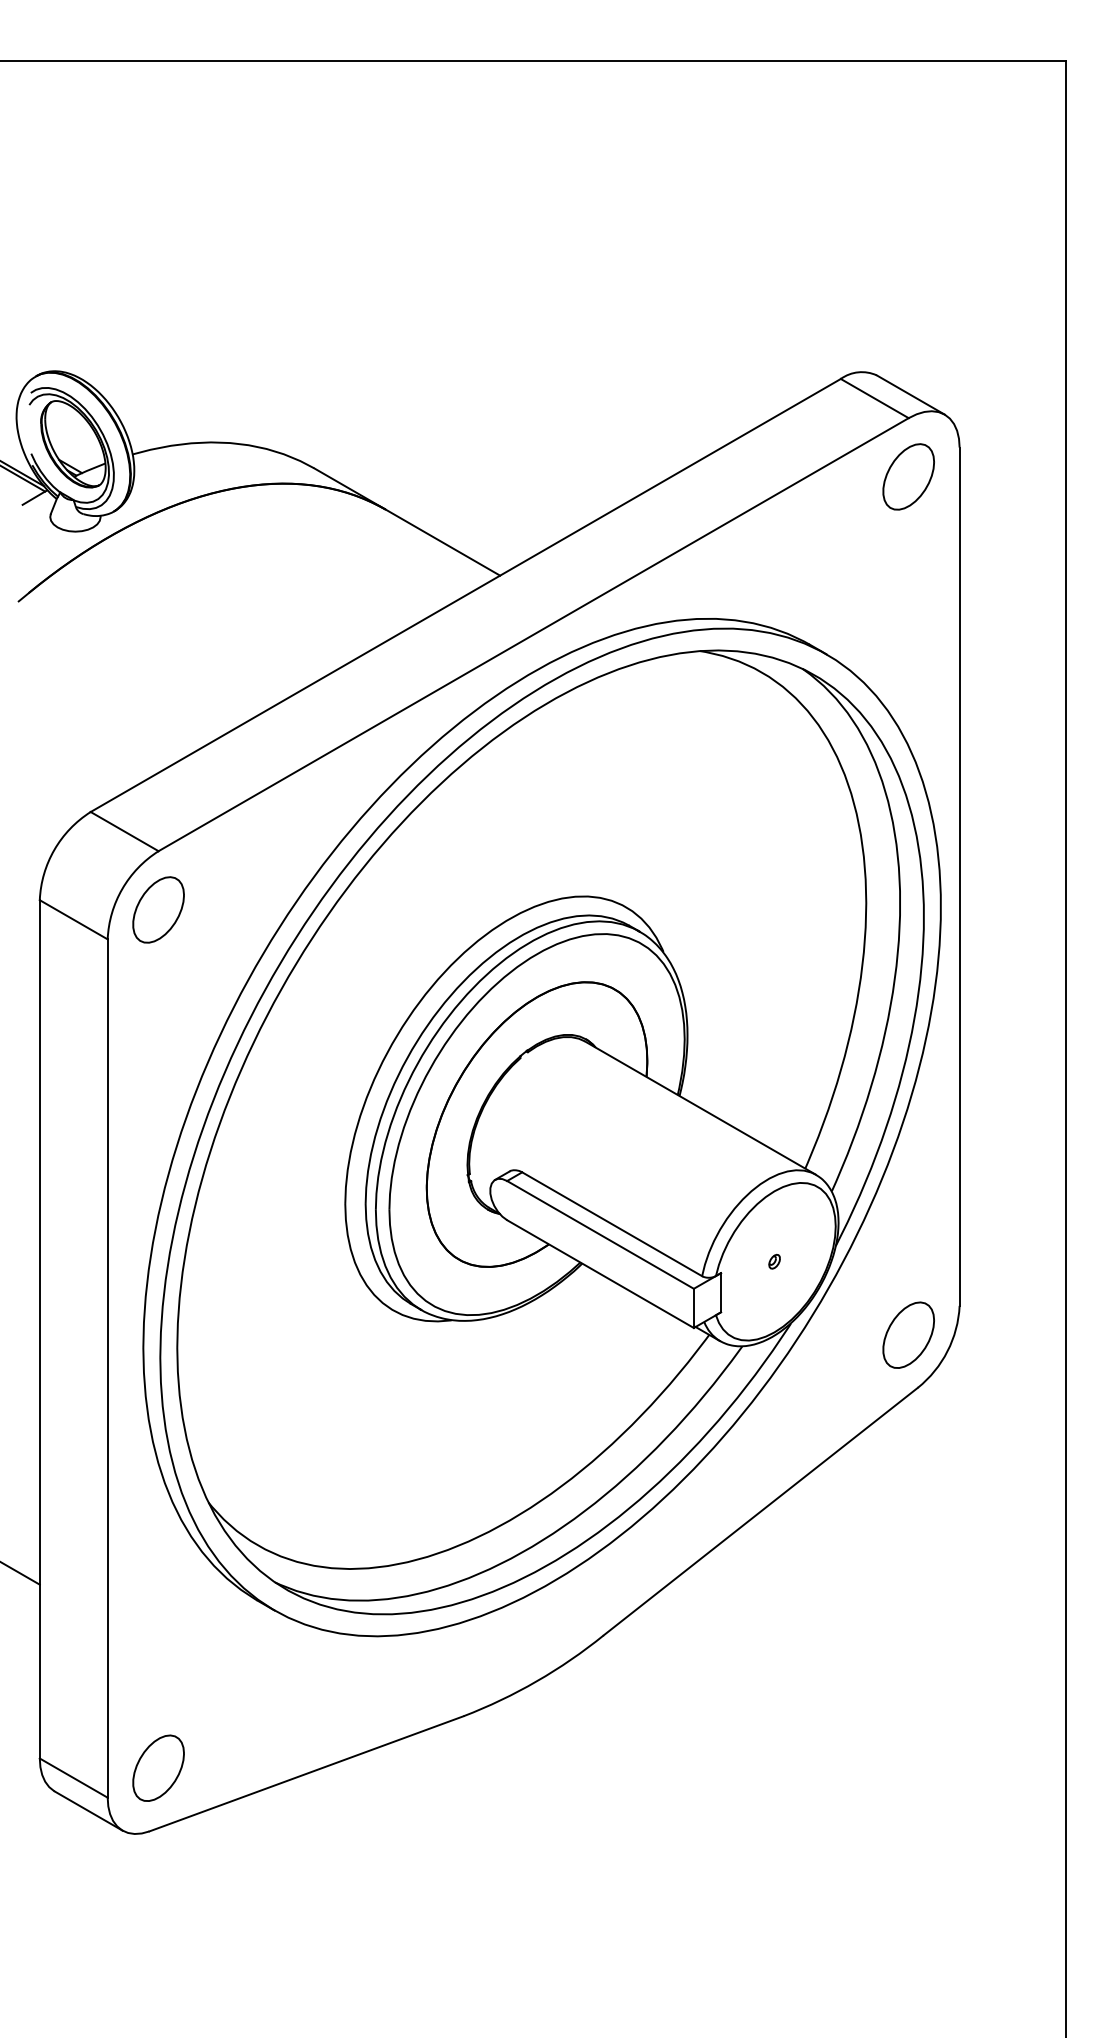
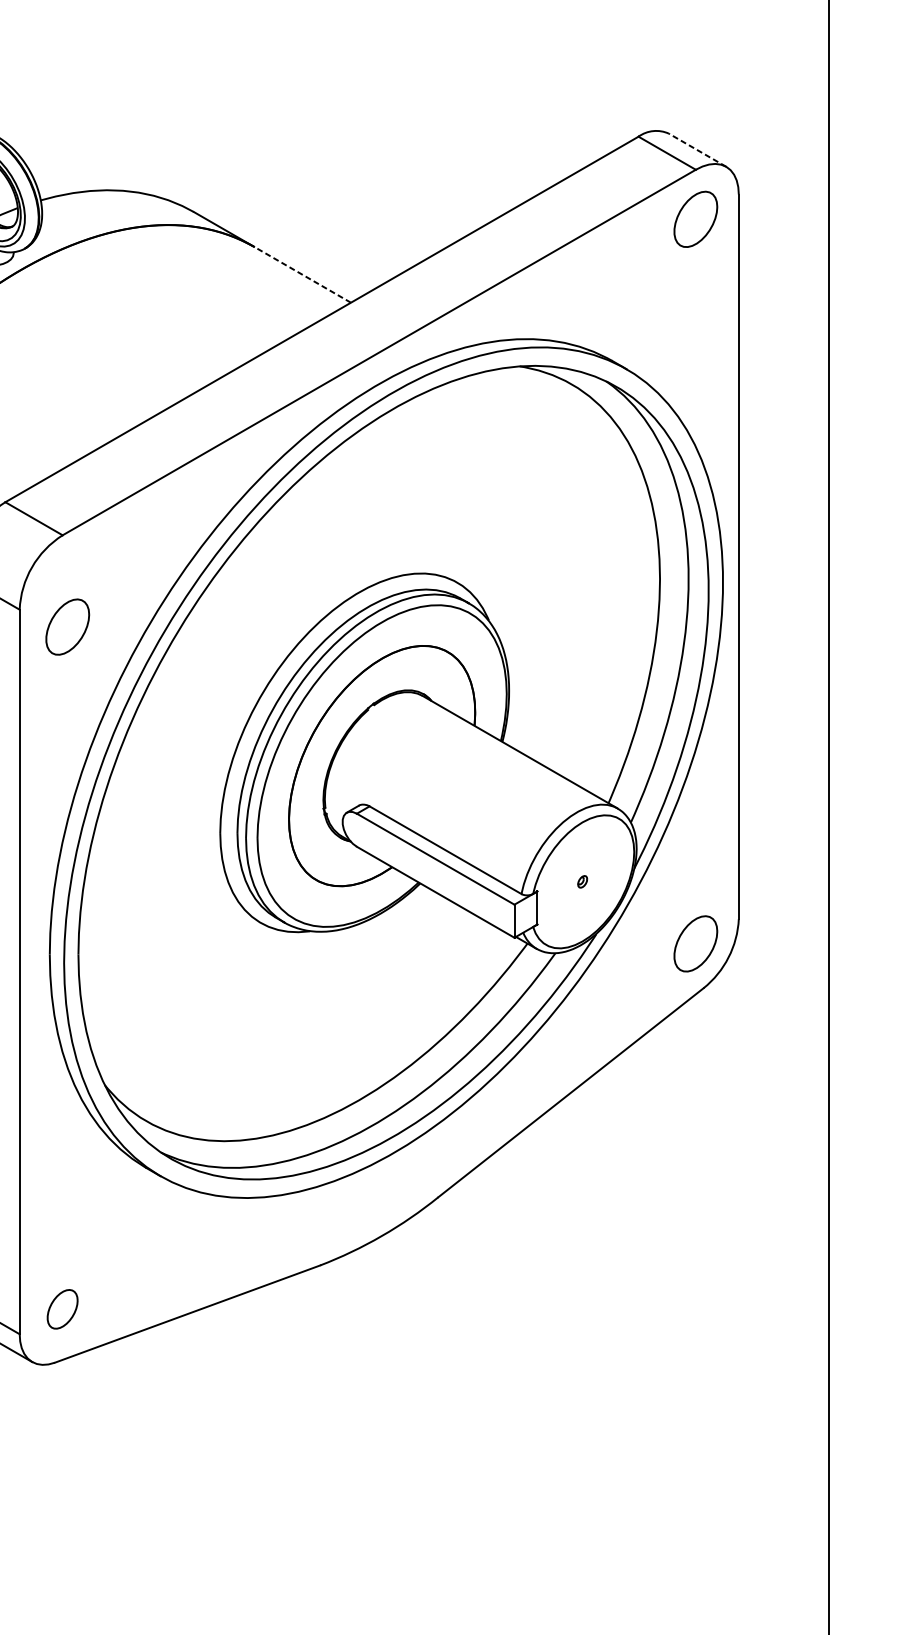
line: (910, 394) -> (697, 149), solid -> dashed
line: (442, 542) -> (302, 274), solid -> dashed
part: (158, 909) -> (67, 626), moved
part: (158, 1767) -> (62, 1308), size x0.7

